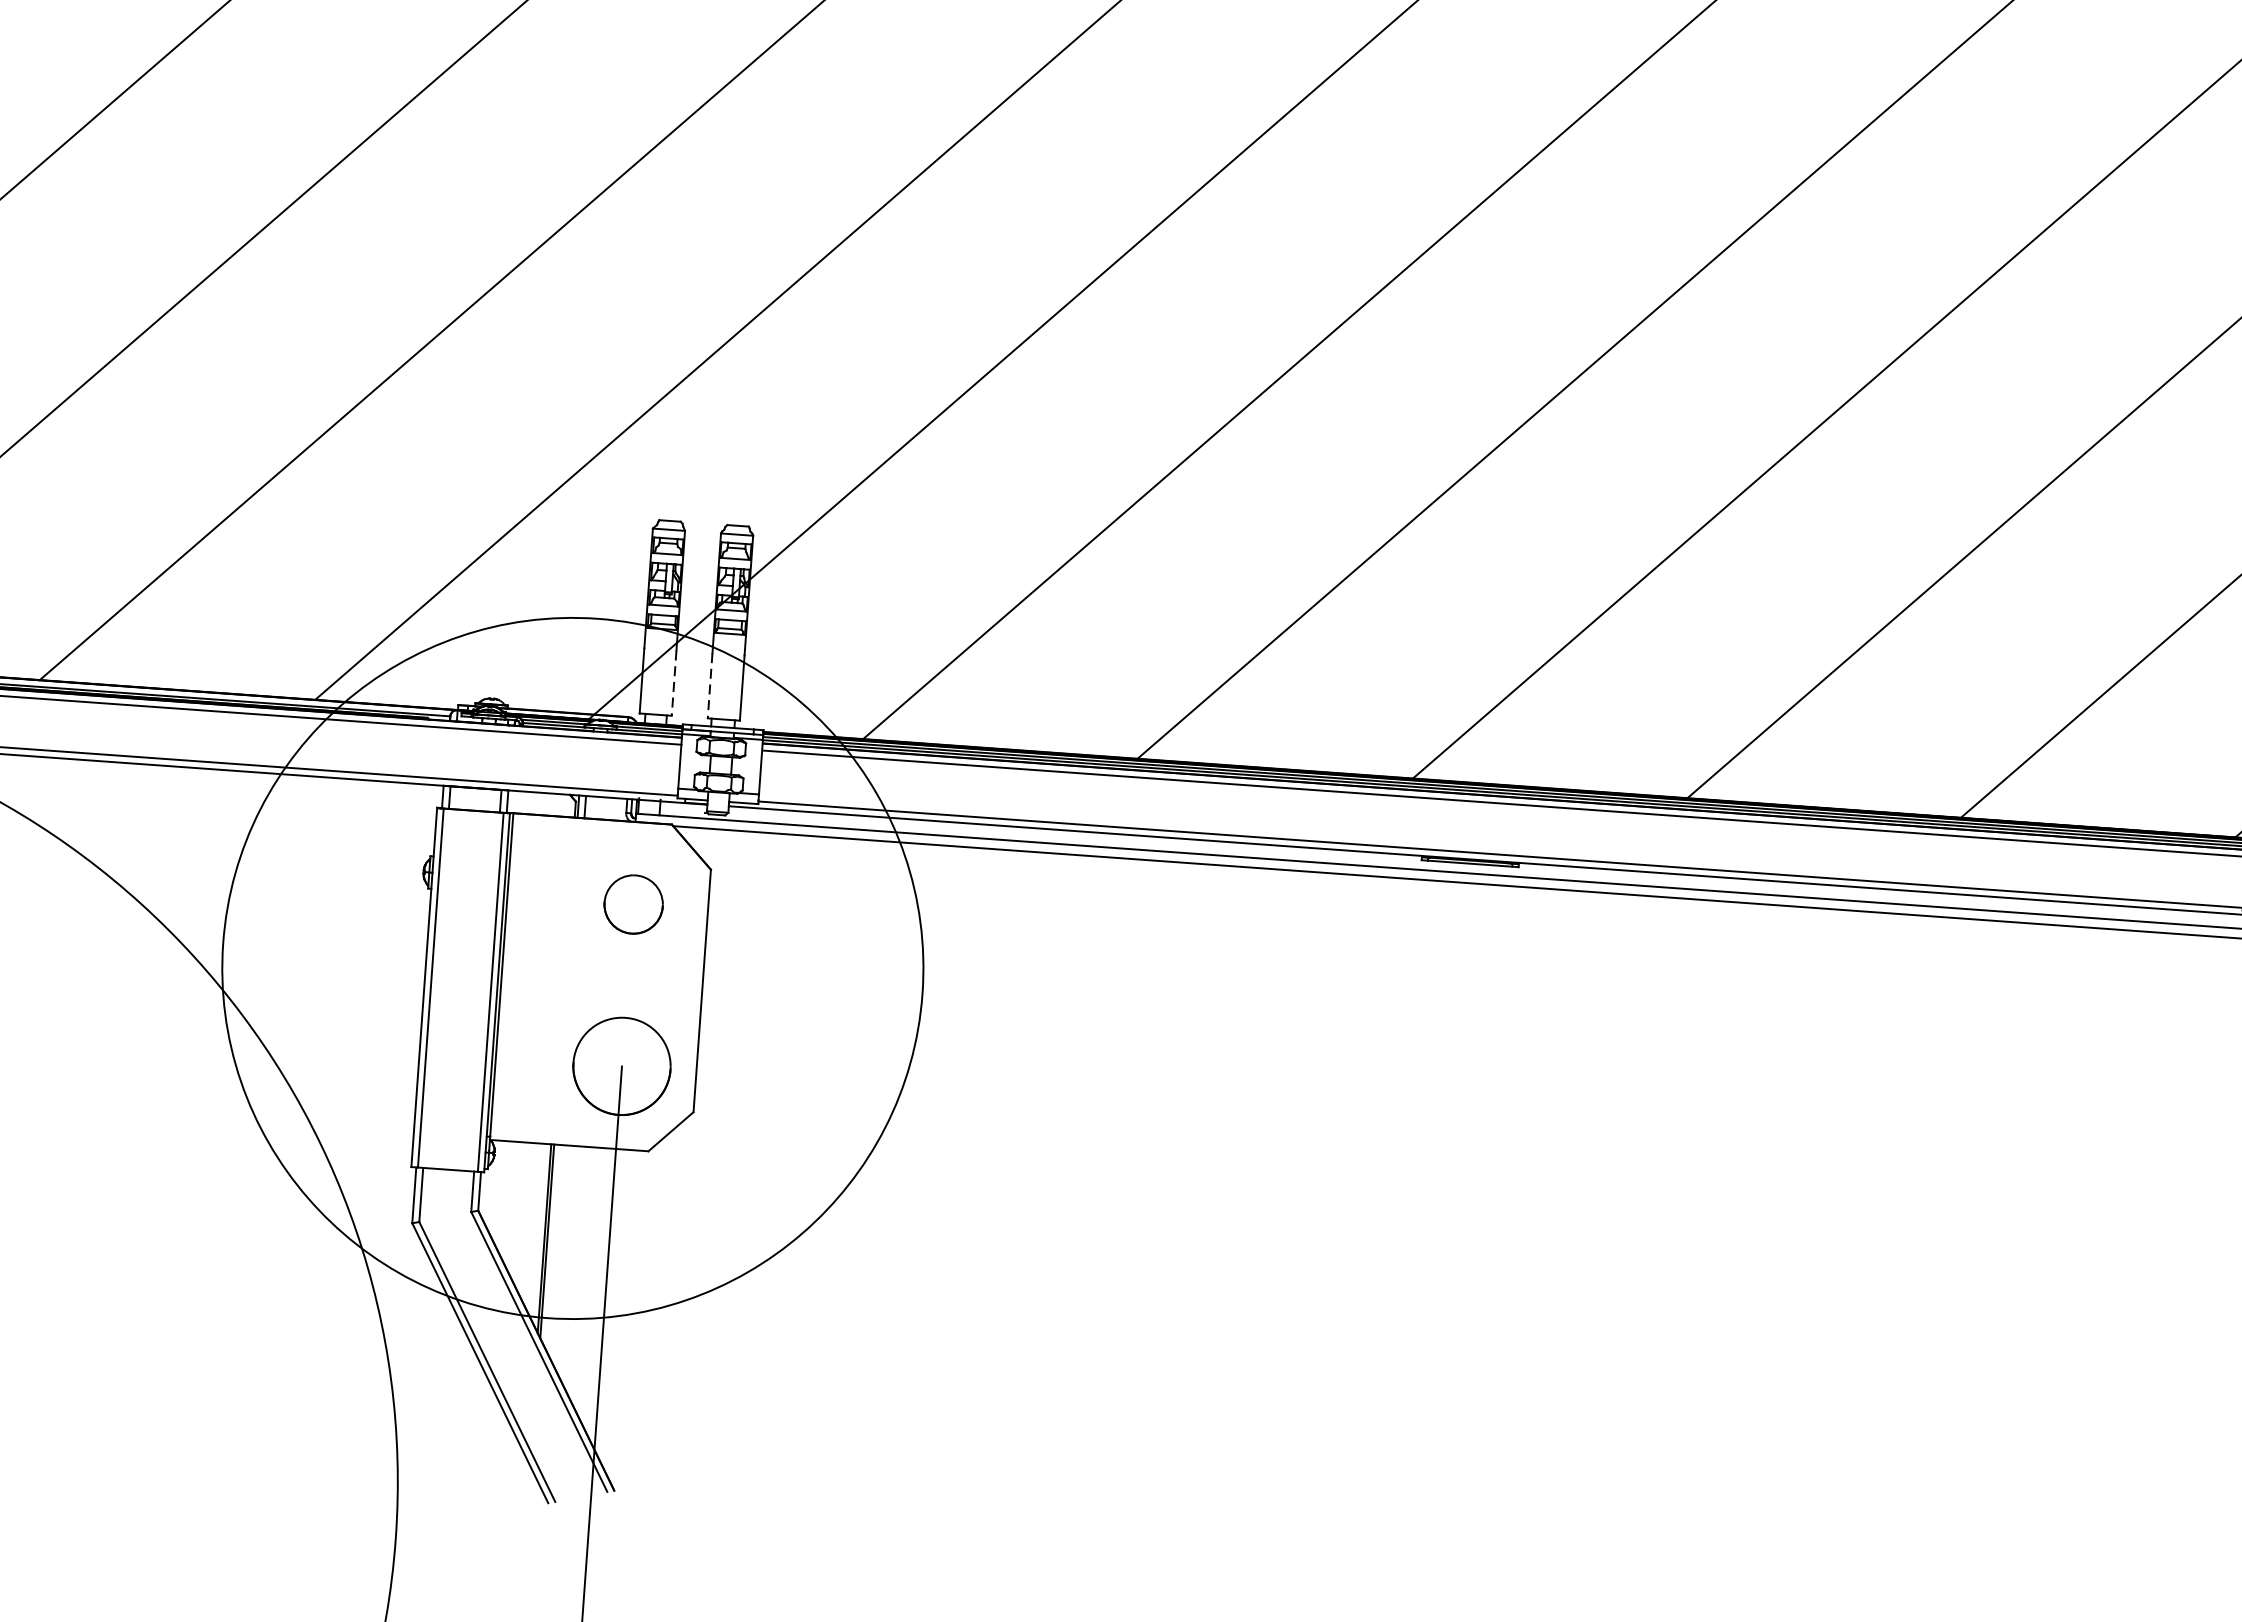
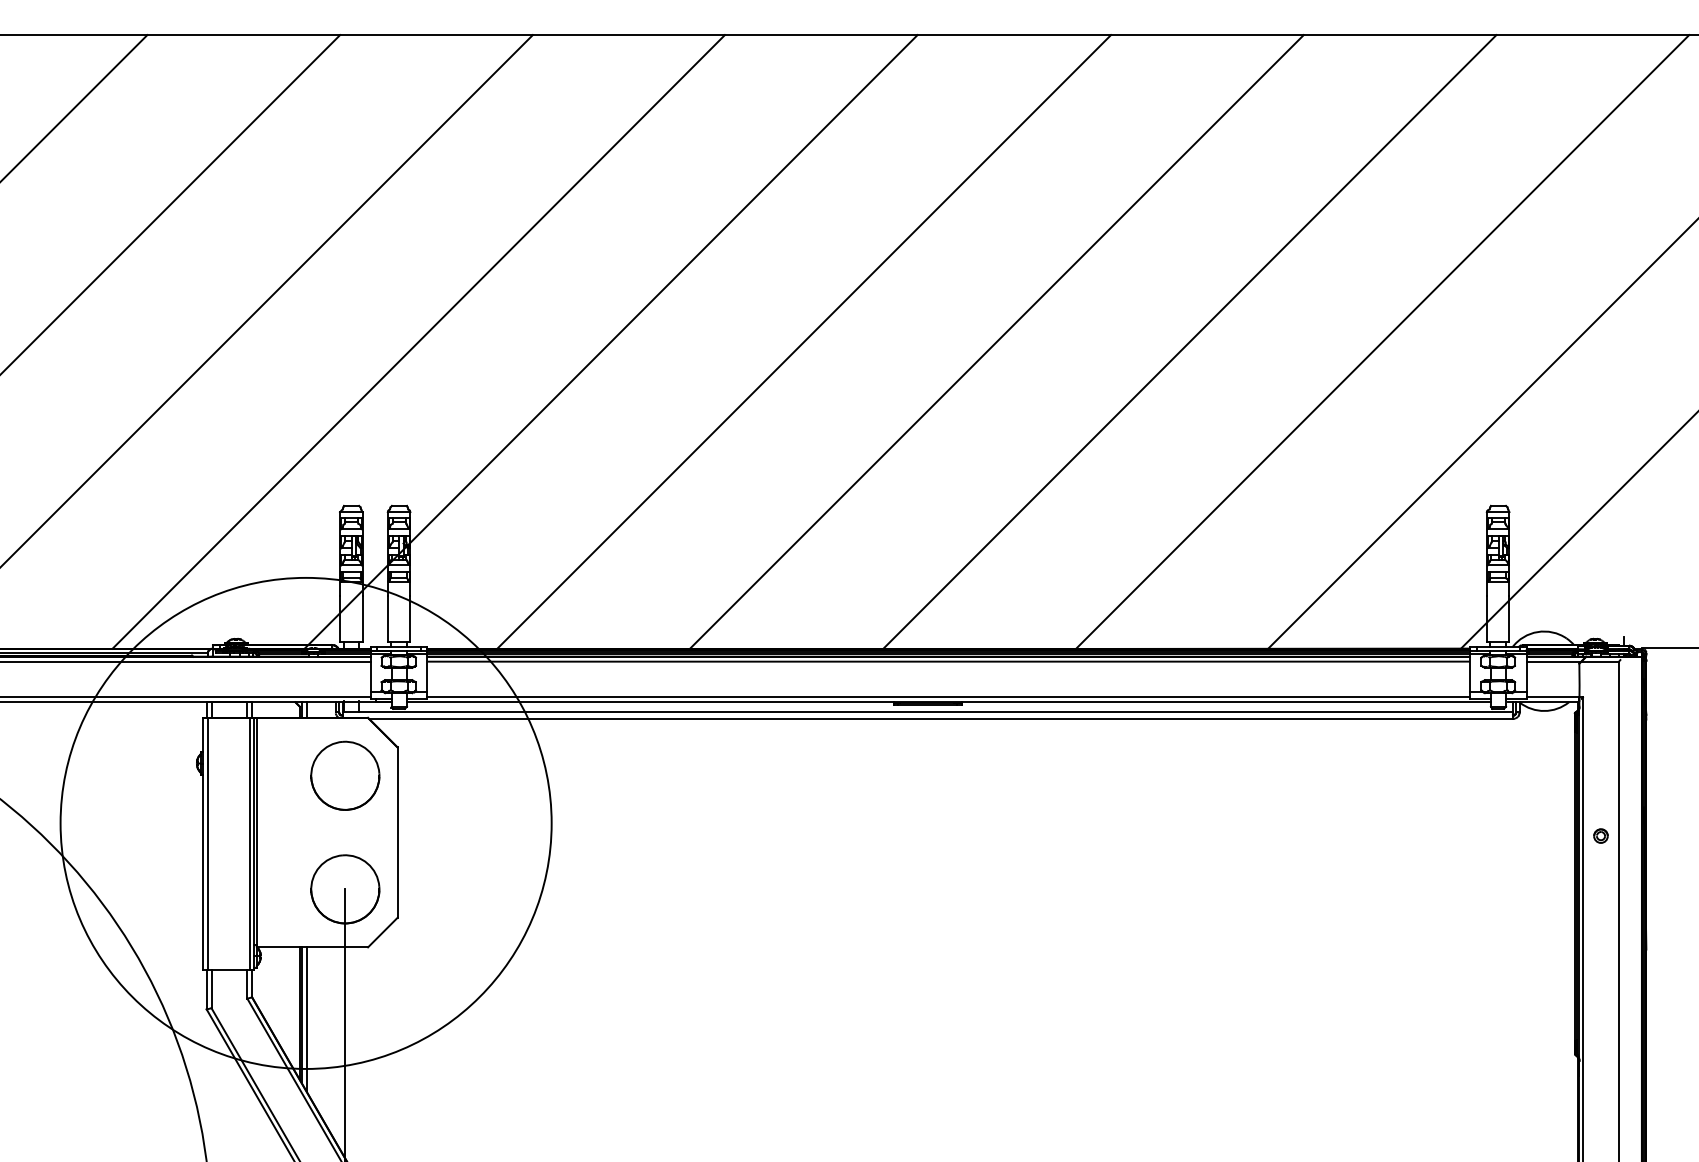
line: (673, 683) -> (362, 619), dashed -> solid
line: (709, 686) -> (387, 619), dashed -> solid
part: (633, 904) -> (345, 775), size x1.67
line: (553, 1247) -> (306, 1019), added

